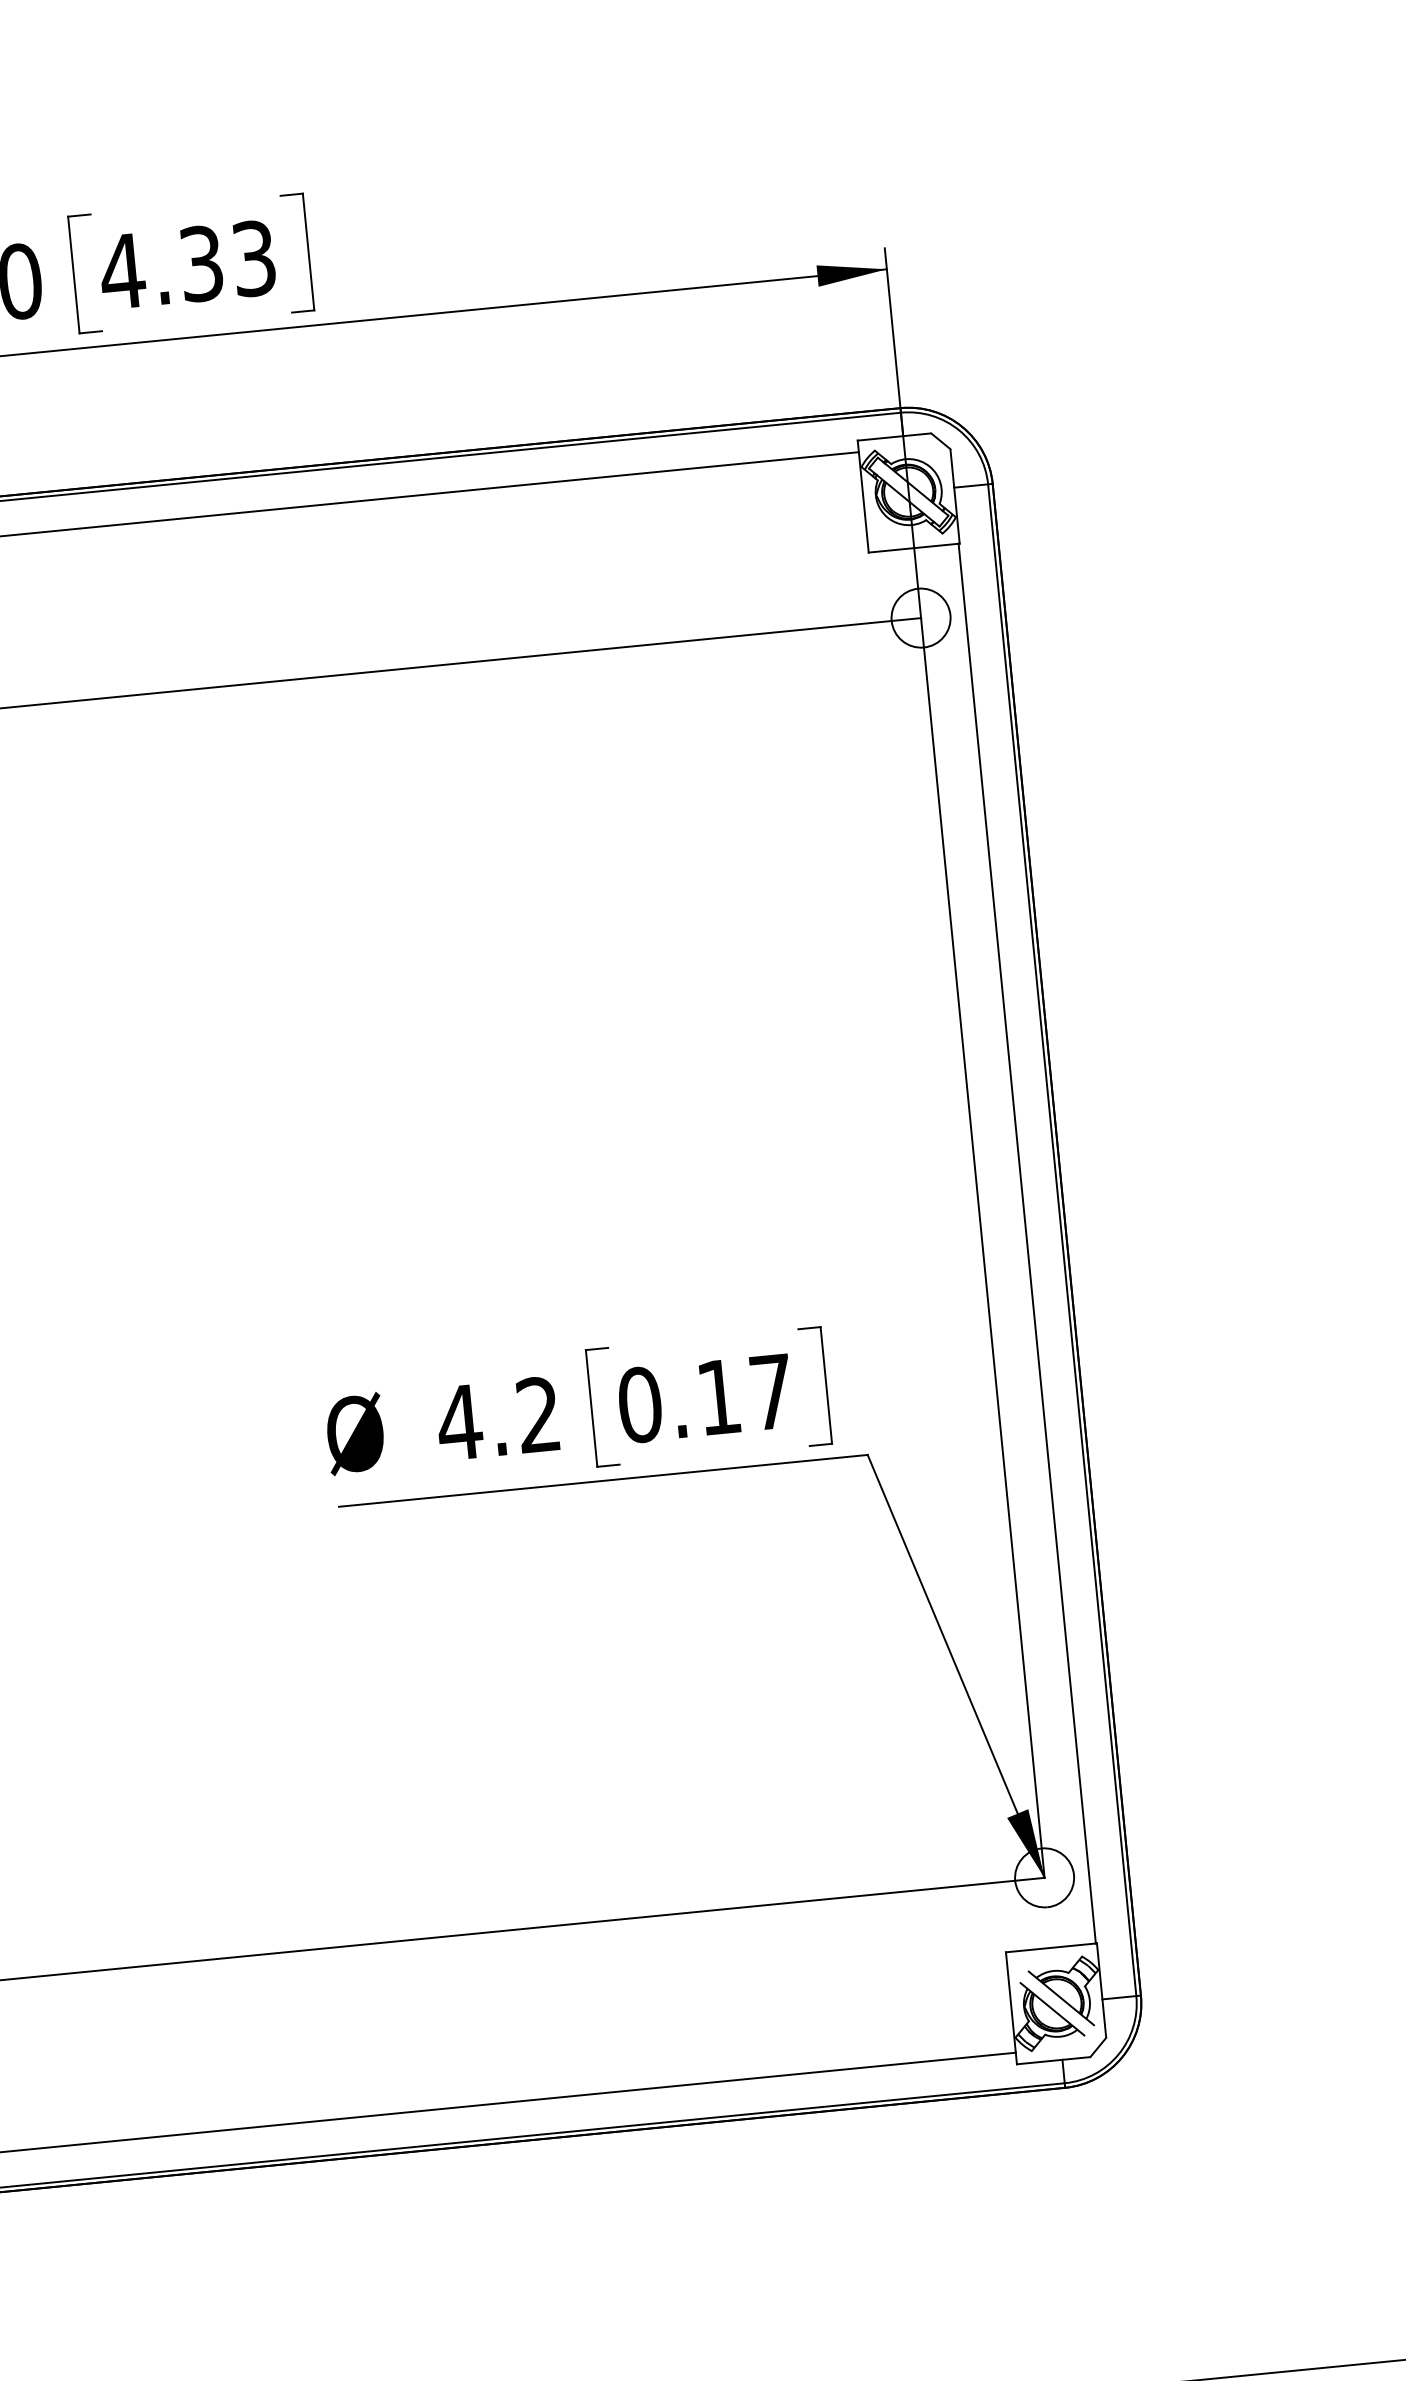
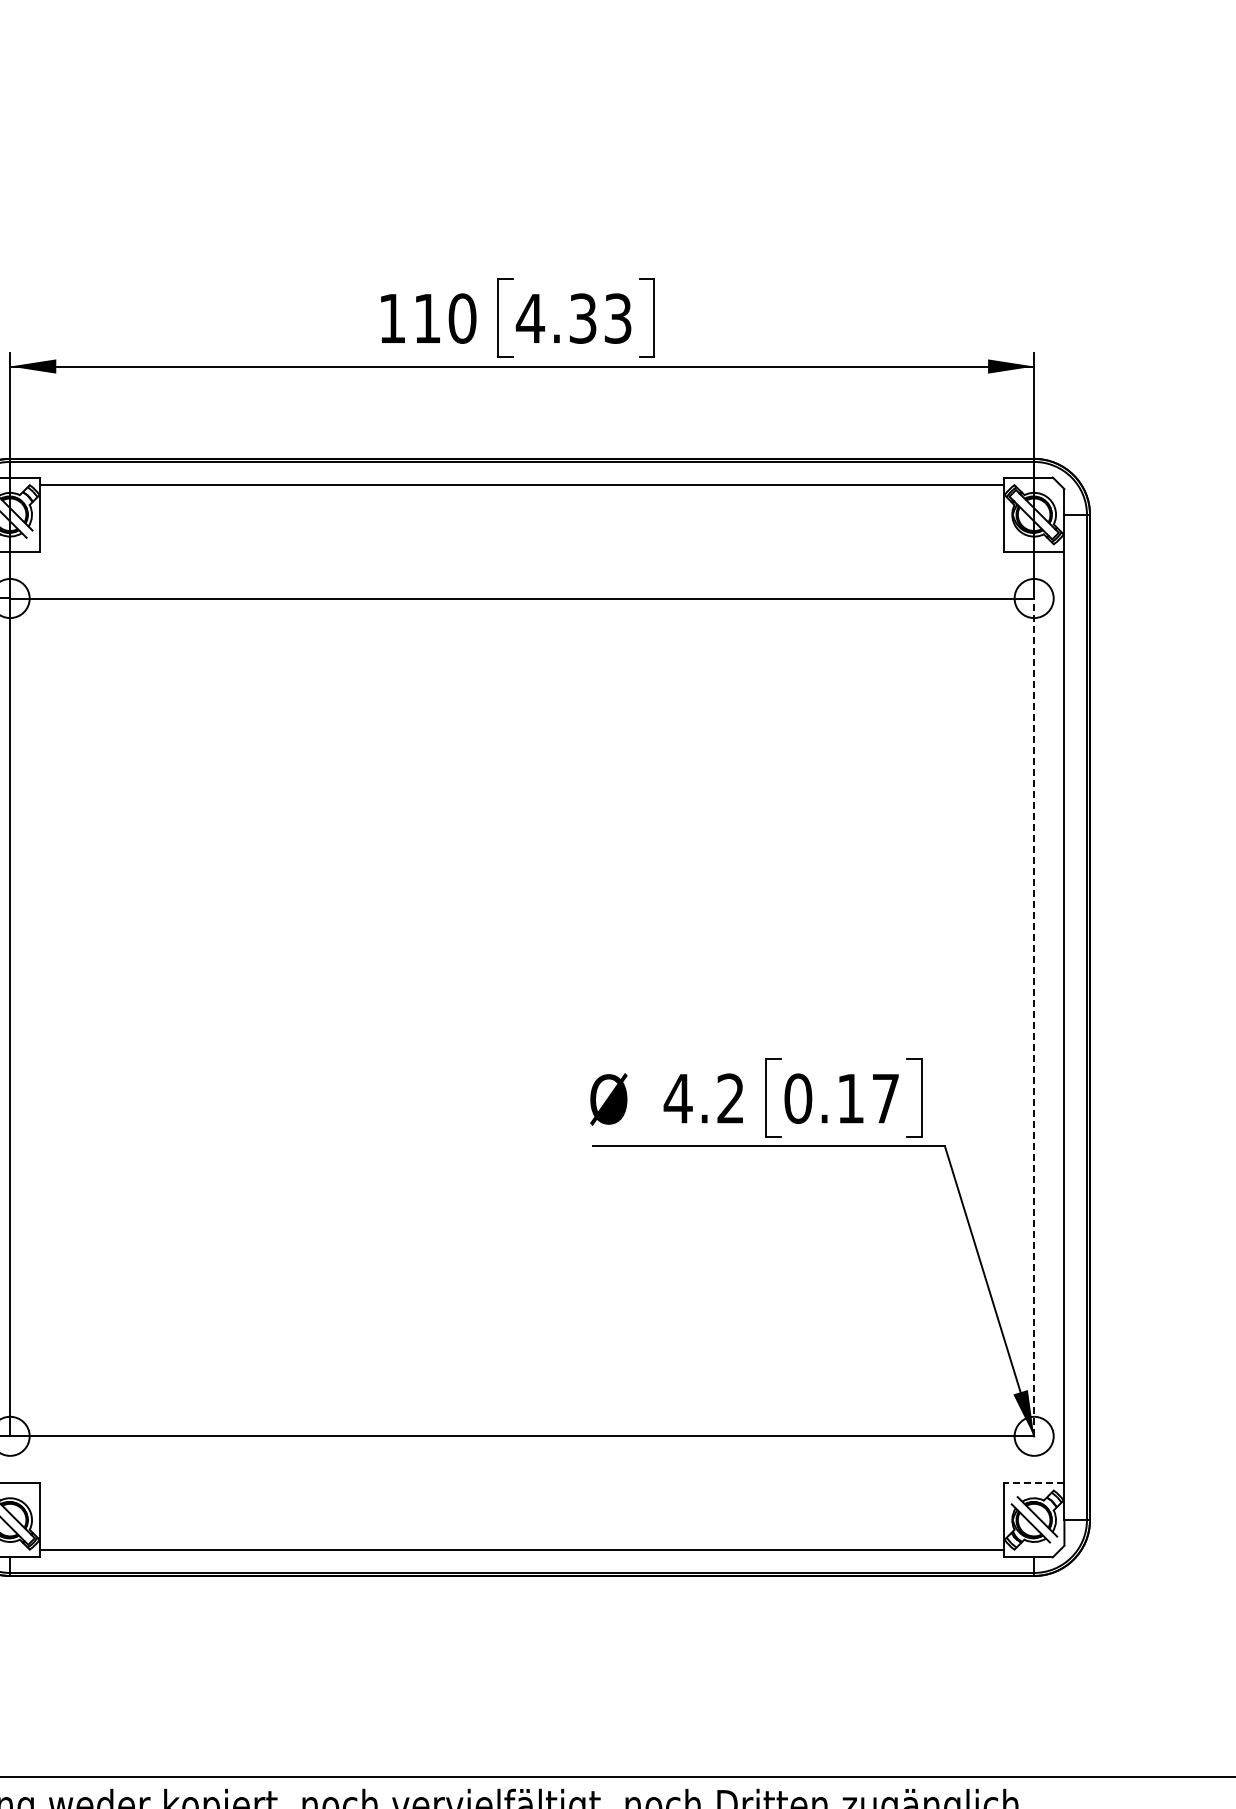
line: (983, 1248) -> (1034, 1017), solid -> dashed
line: (1050, 1947) -> (1033, 1482), solid -> dashed

